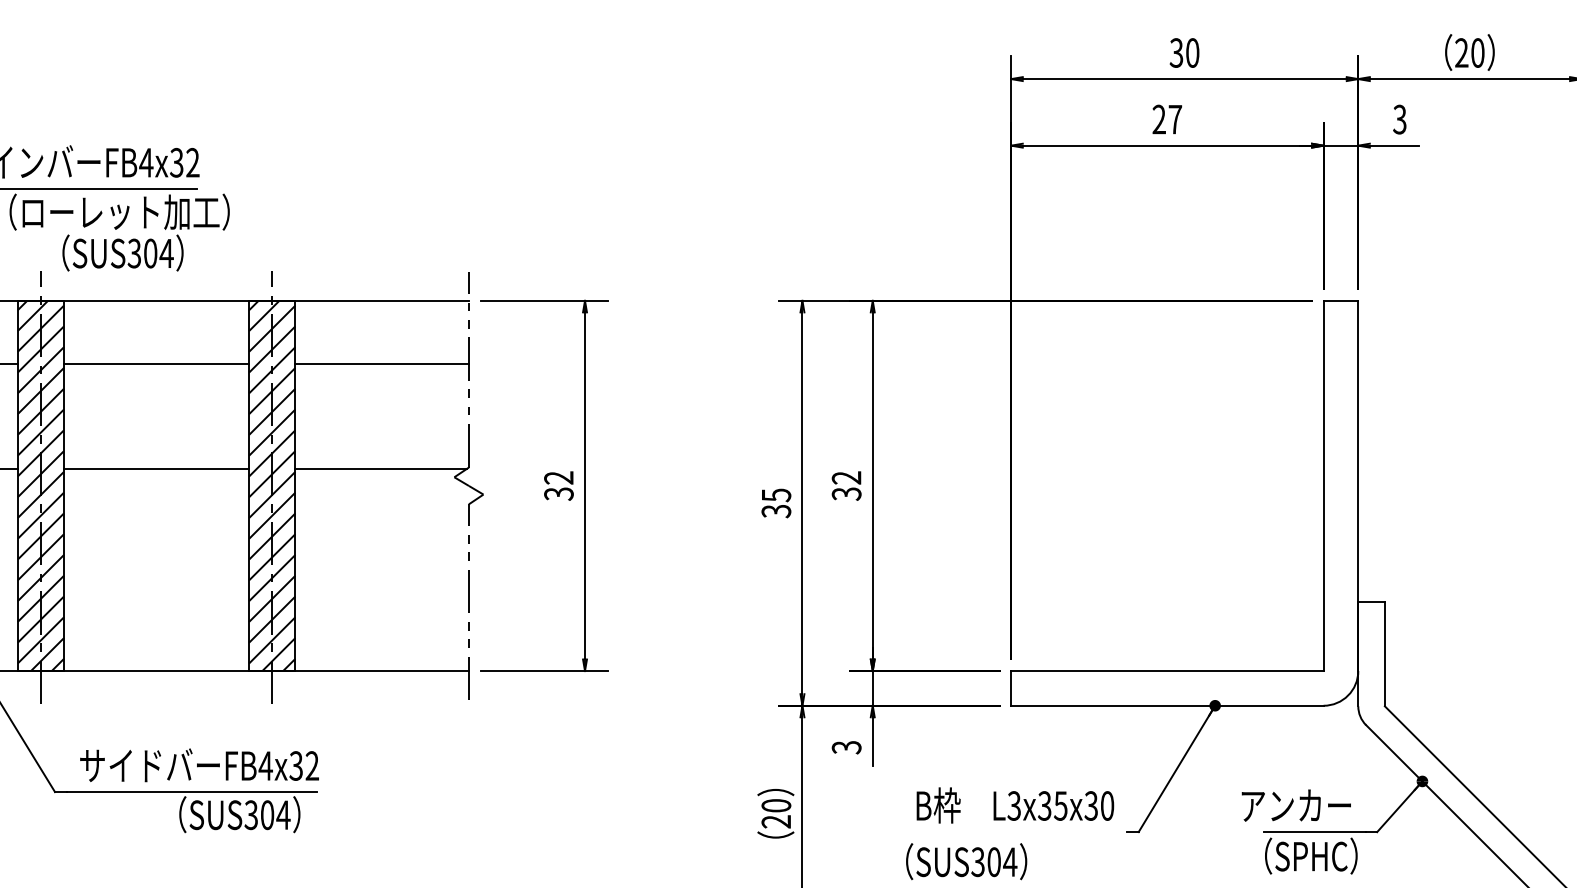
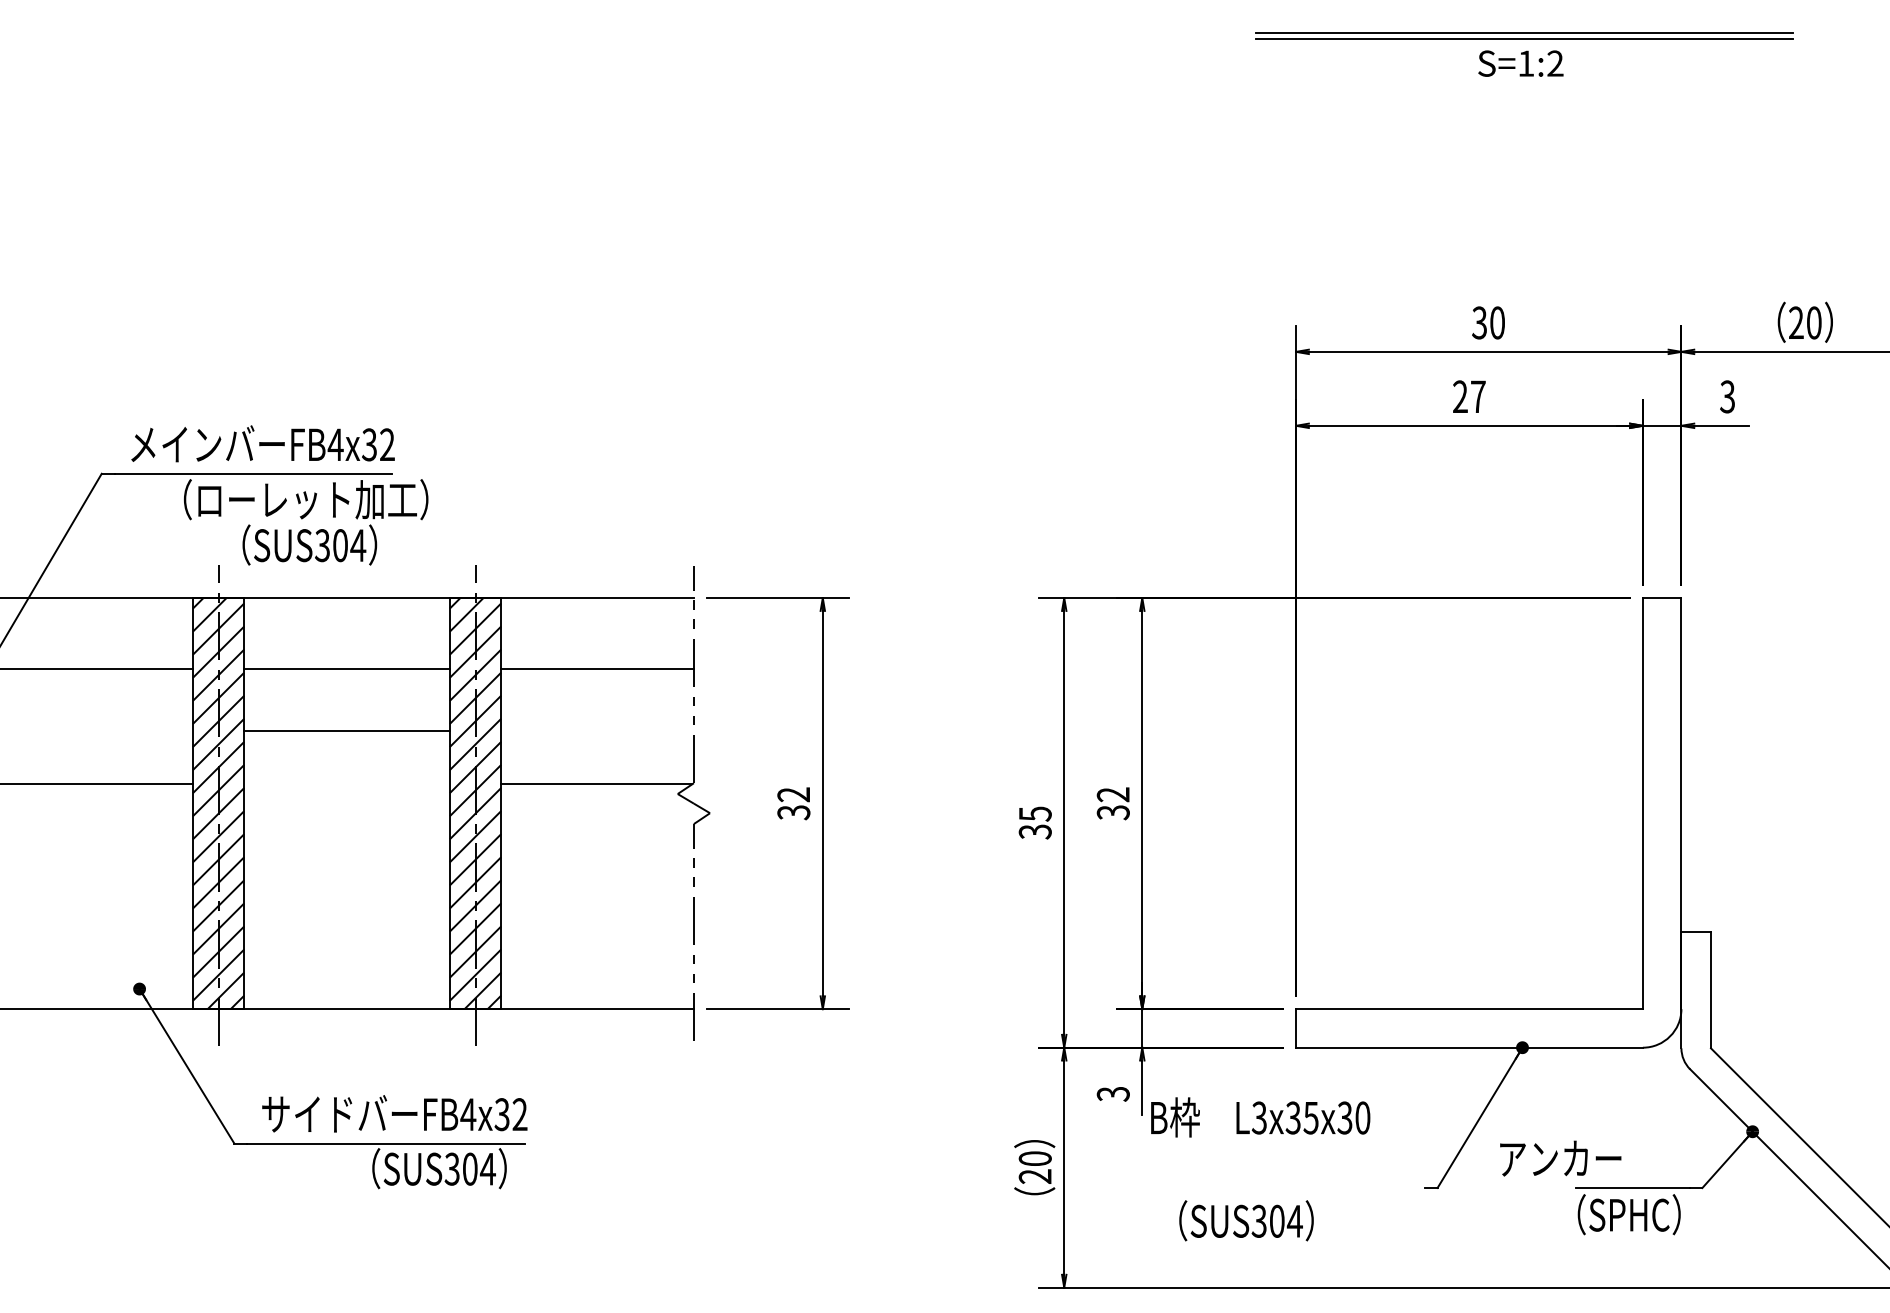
line: (156, 468) -> (346, 731), moved
text: (1015, 805) -> (1260, 1117), moved
text: (1296, 805) -> (1560, 1158), moved

